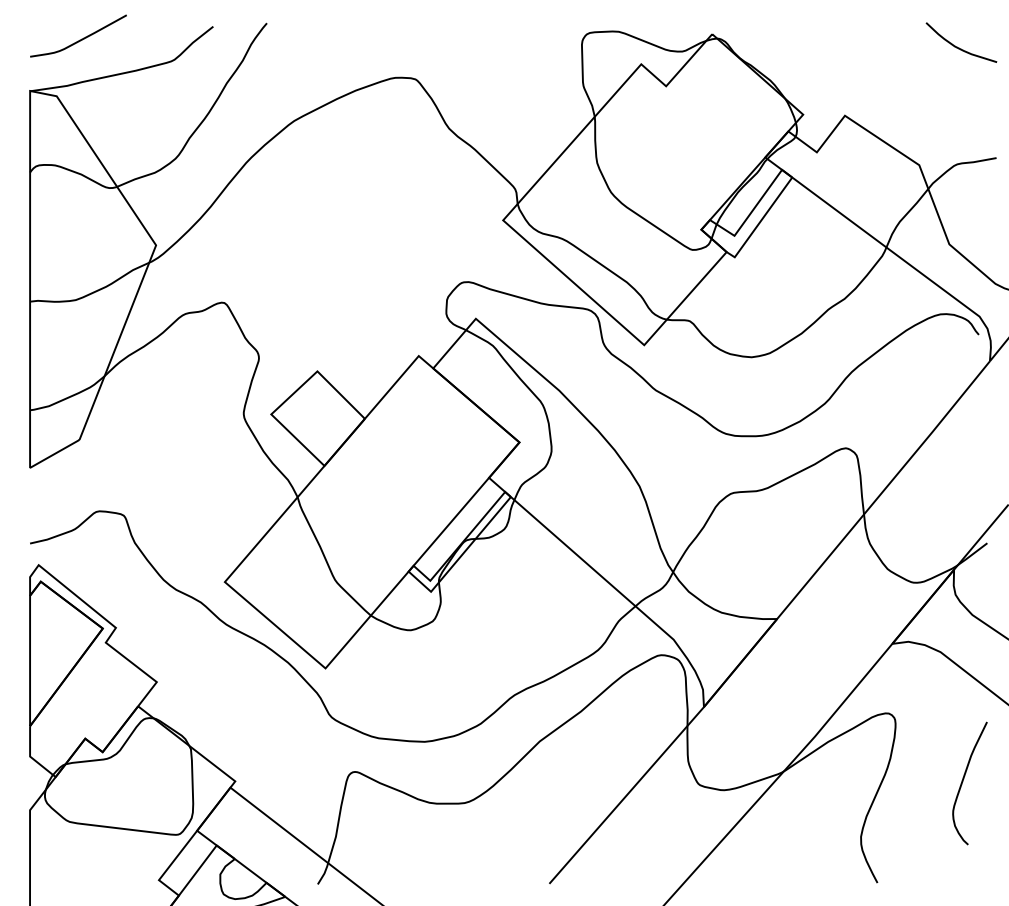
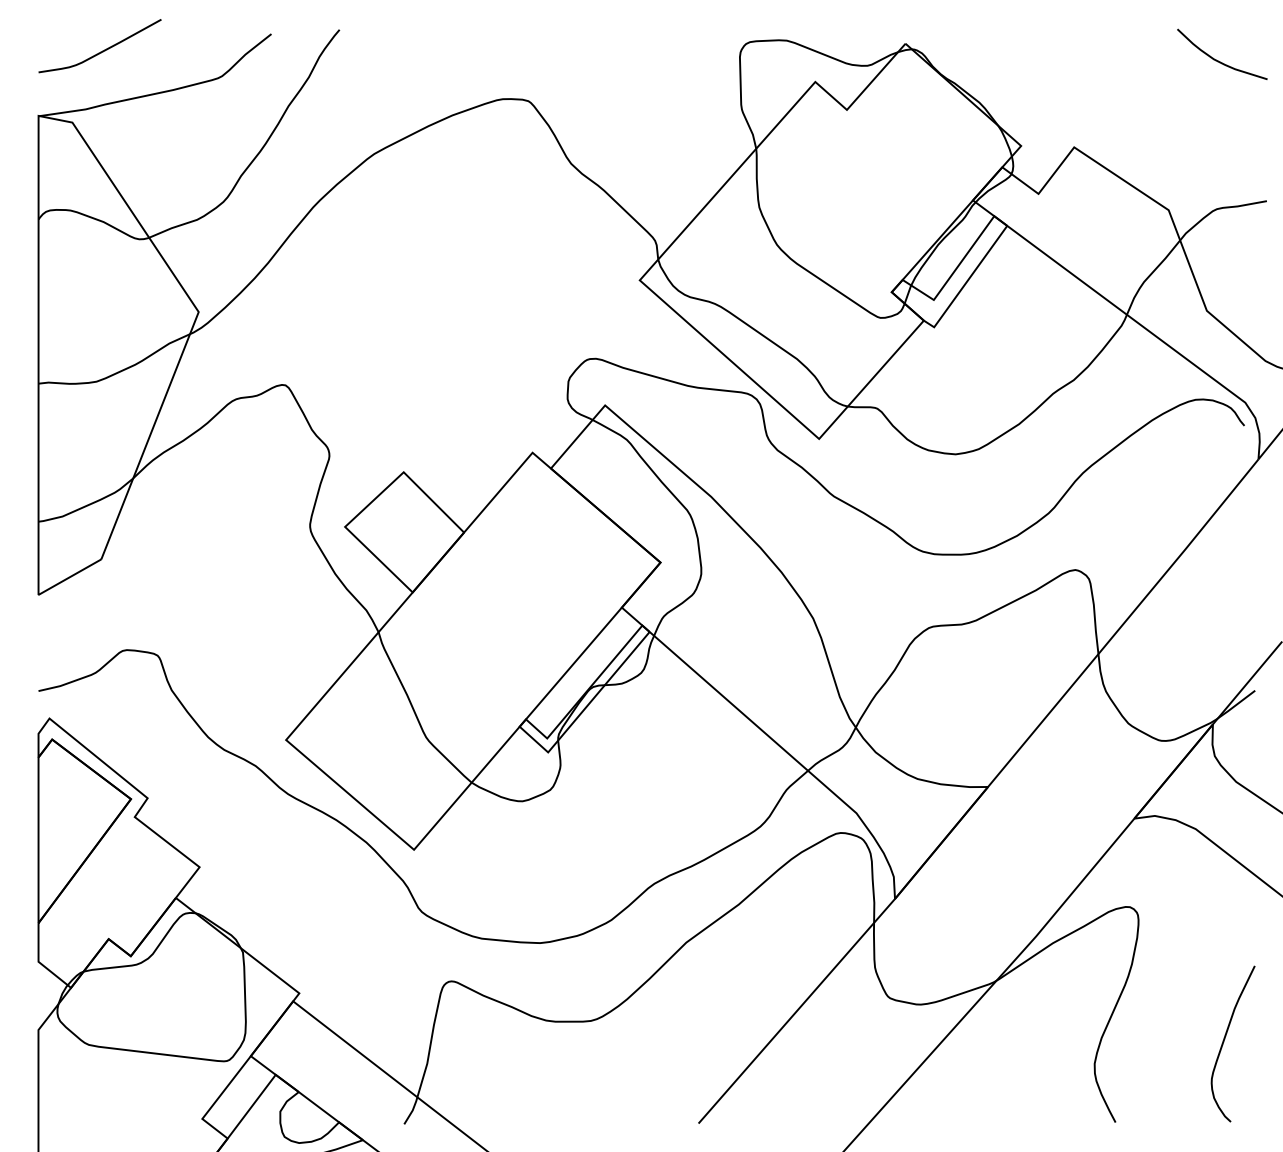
curve: (963, 779) -> (1225, 1039), moved

